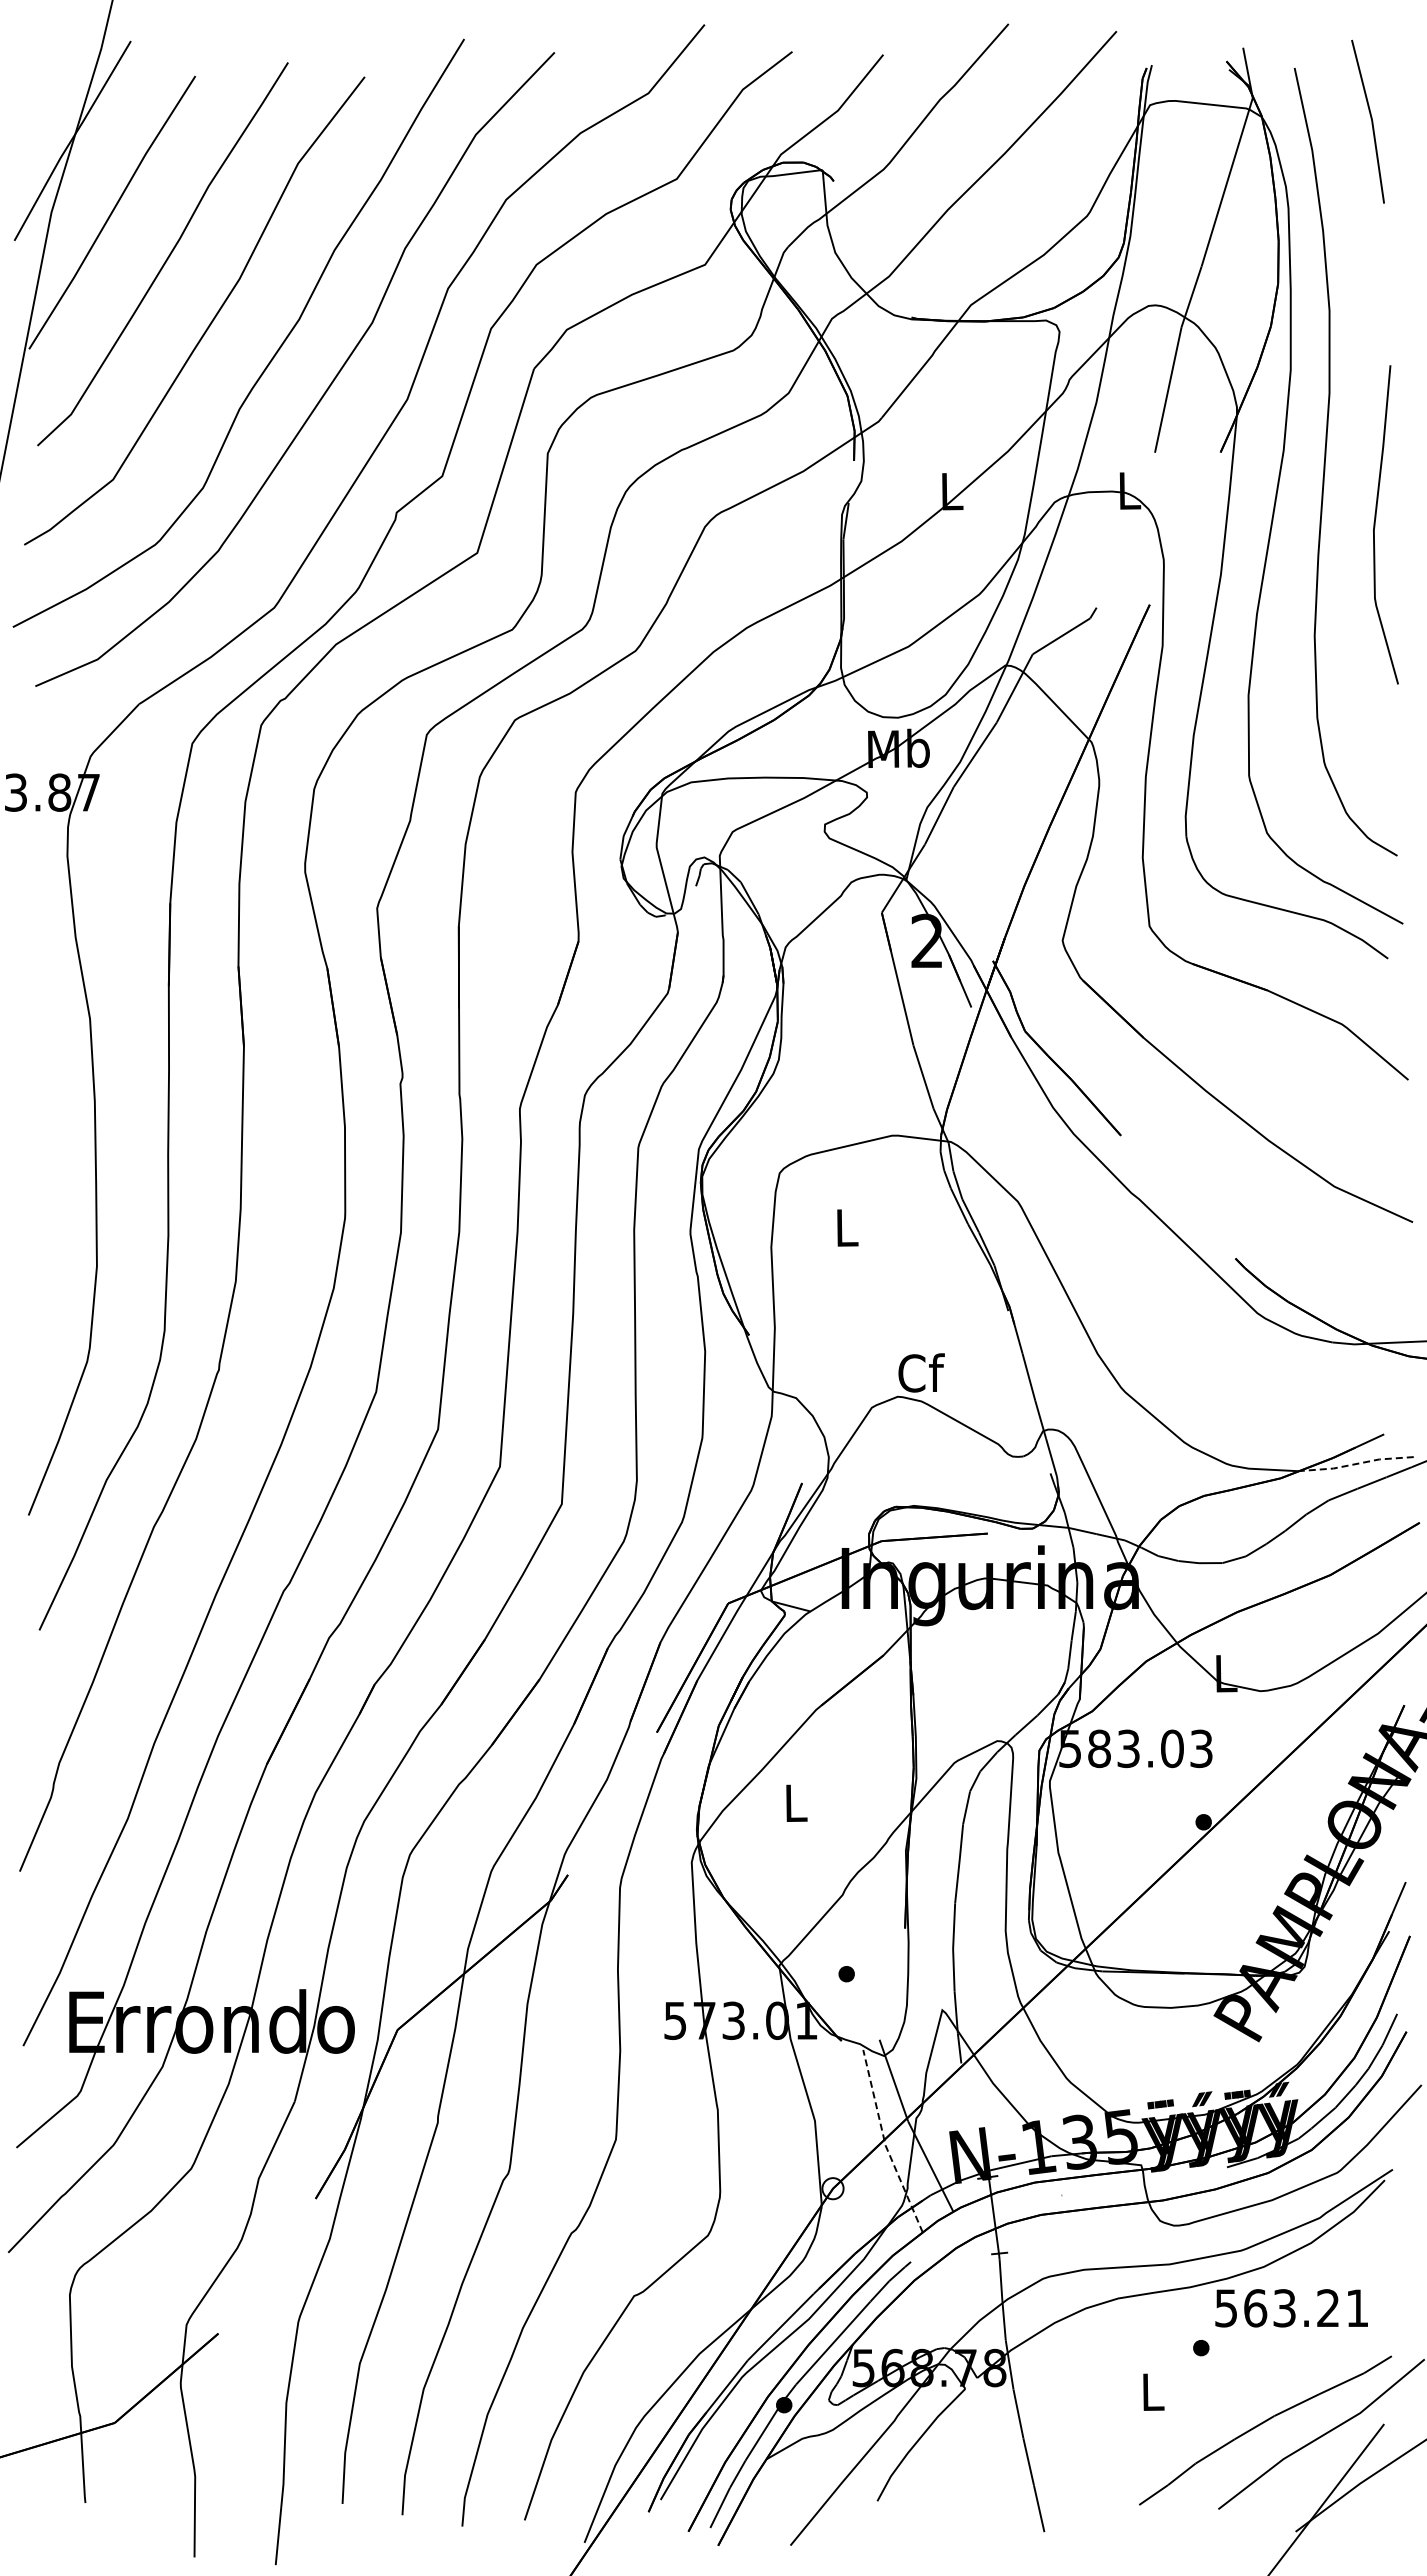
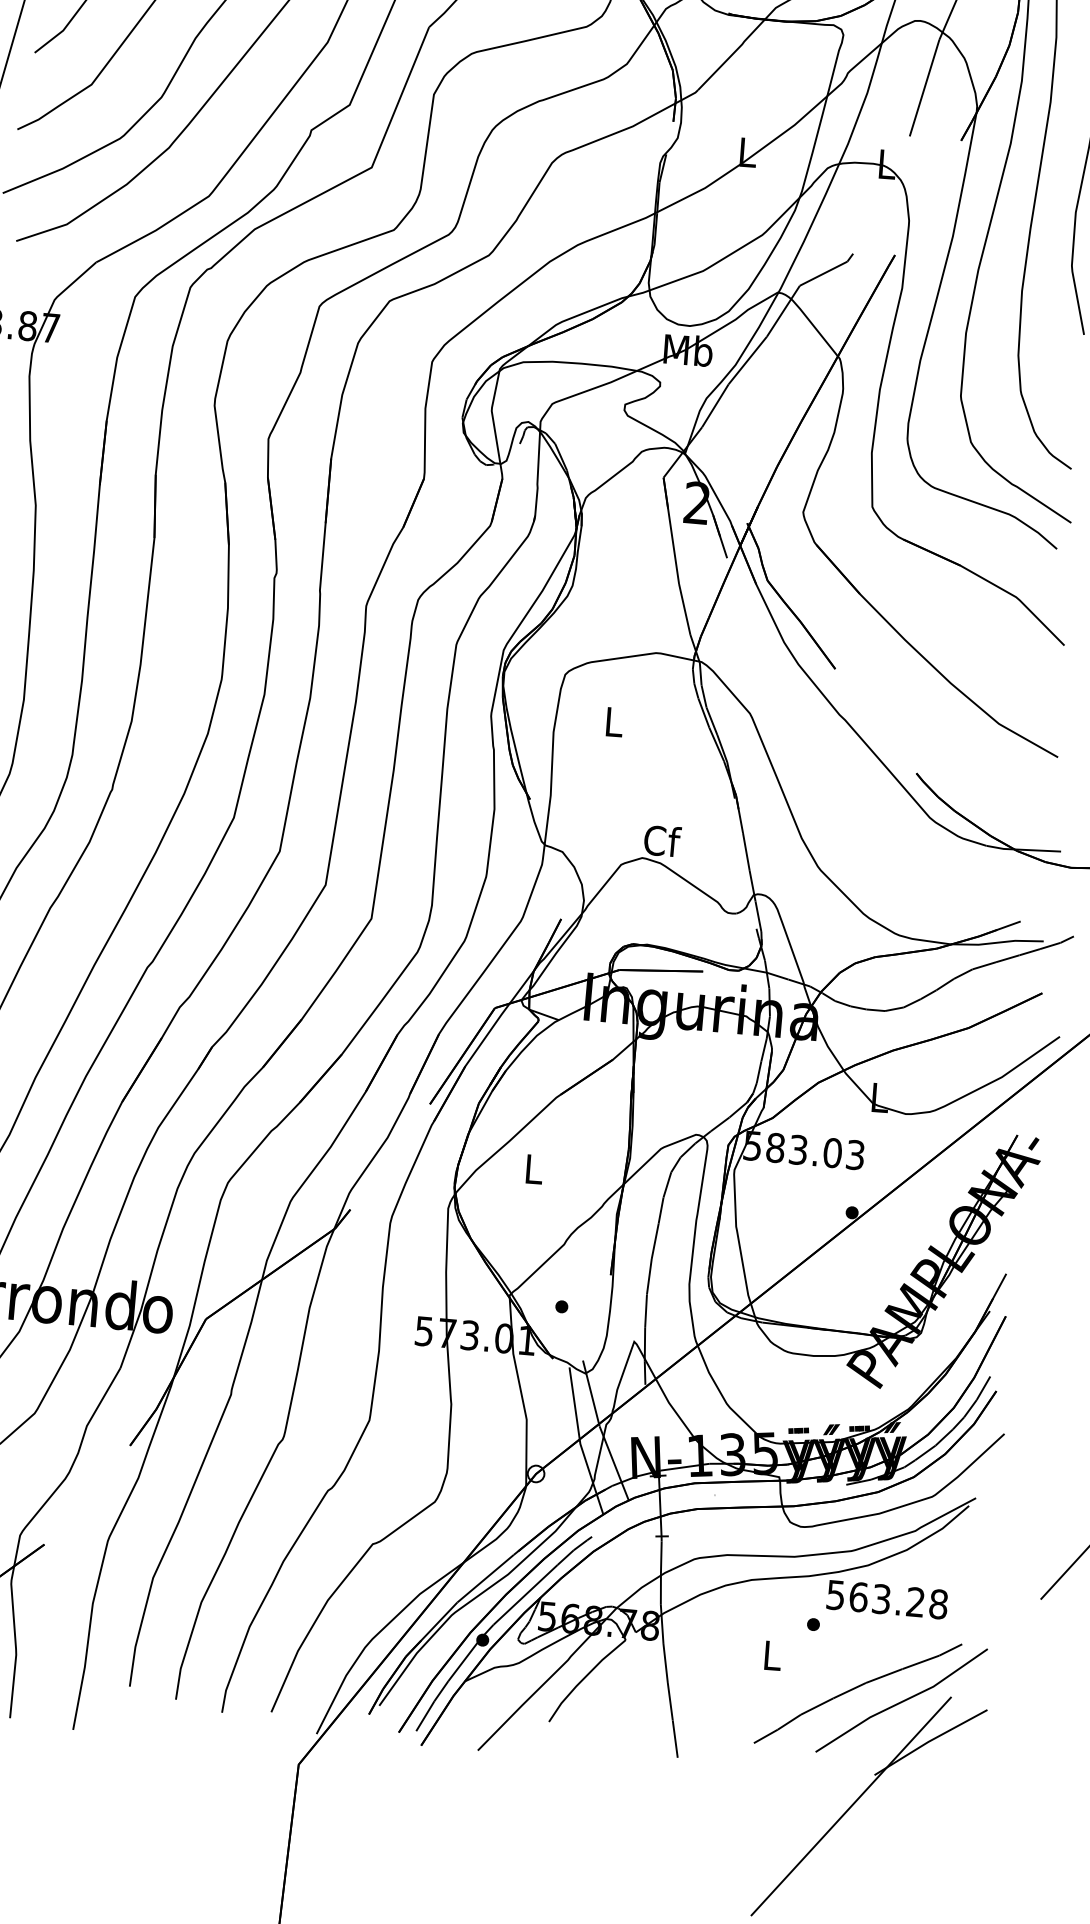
line: (1356, 1463) -> (996, 942), dashed -> solid
line: (885, 2143) -> (580, 1442), dashed -> solid
text: (1357, 2308) -> (938, 1604), 563.21 -> 563.28

